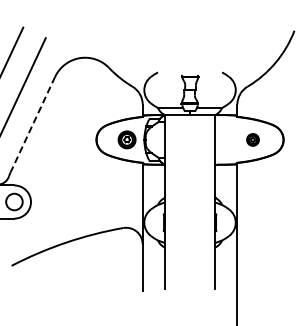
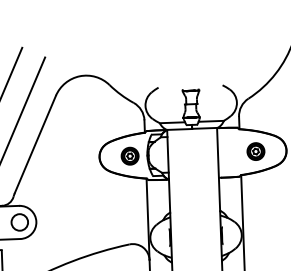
line: (32, 124) -> (35, 144), dashed -> solid
part: (252, 139) -> (255, 151), size x1.43

